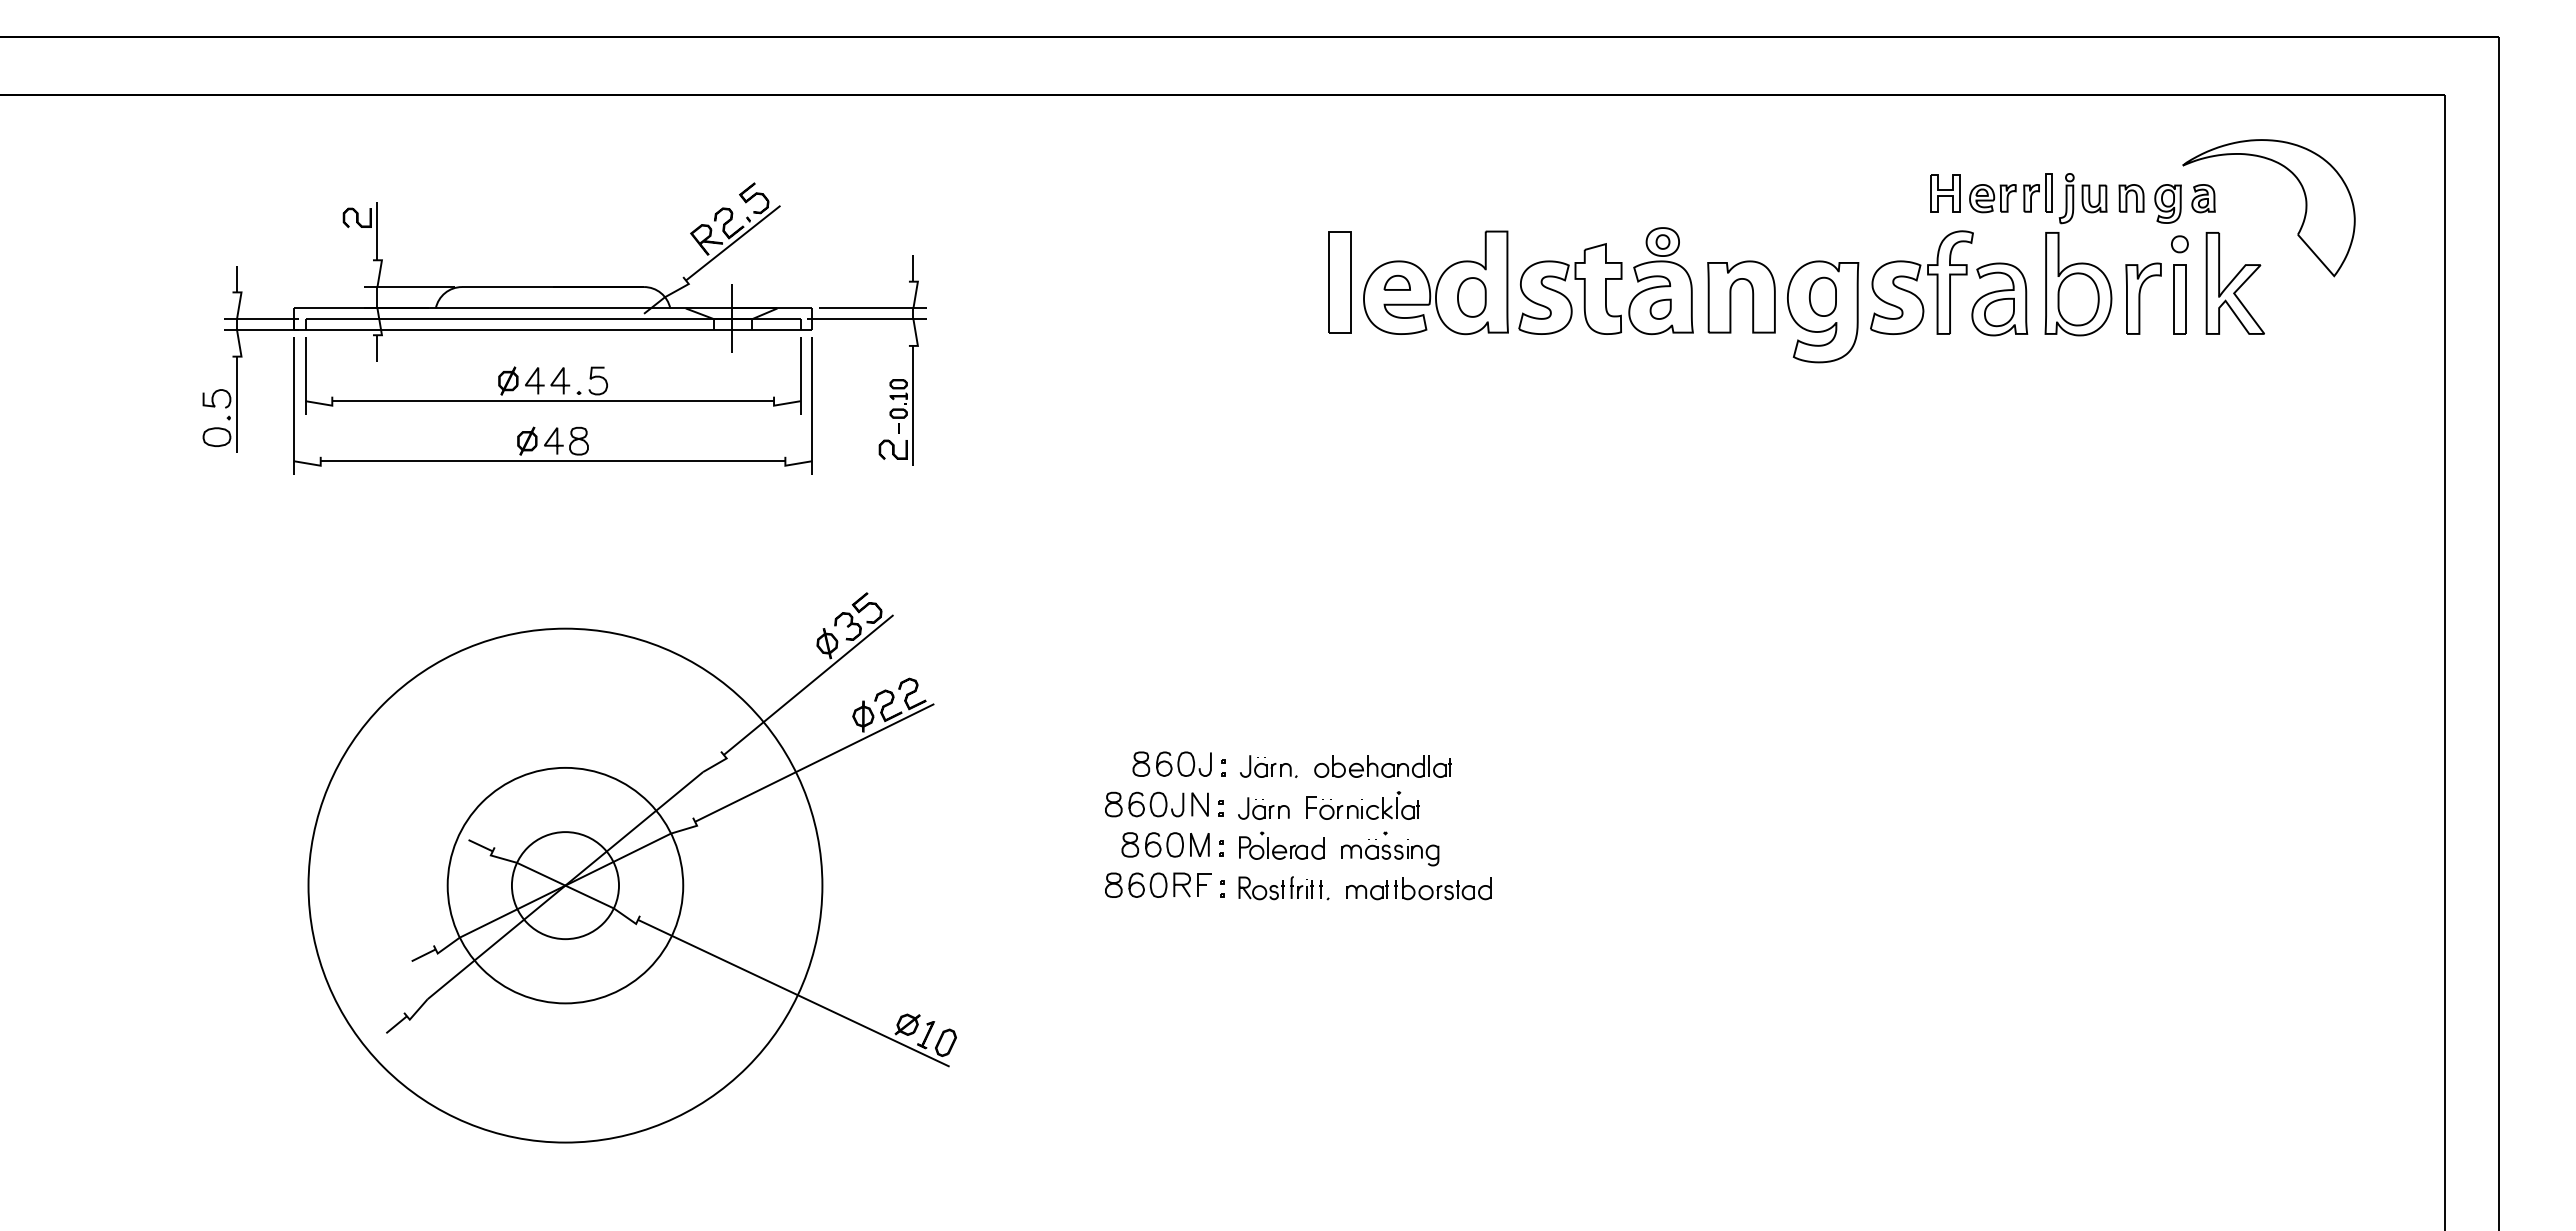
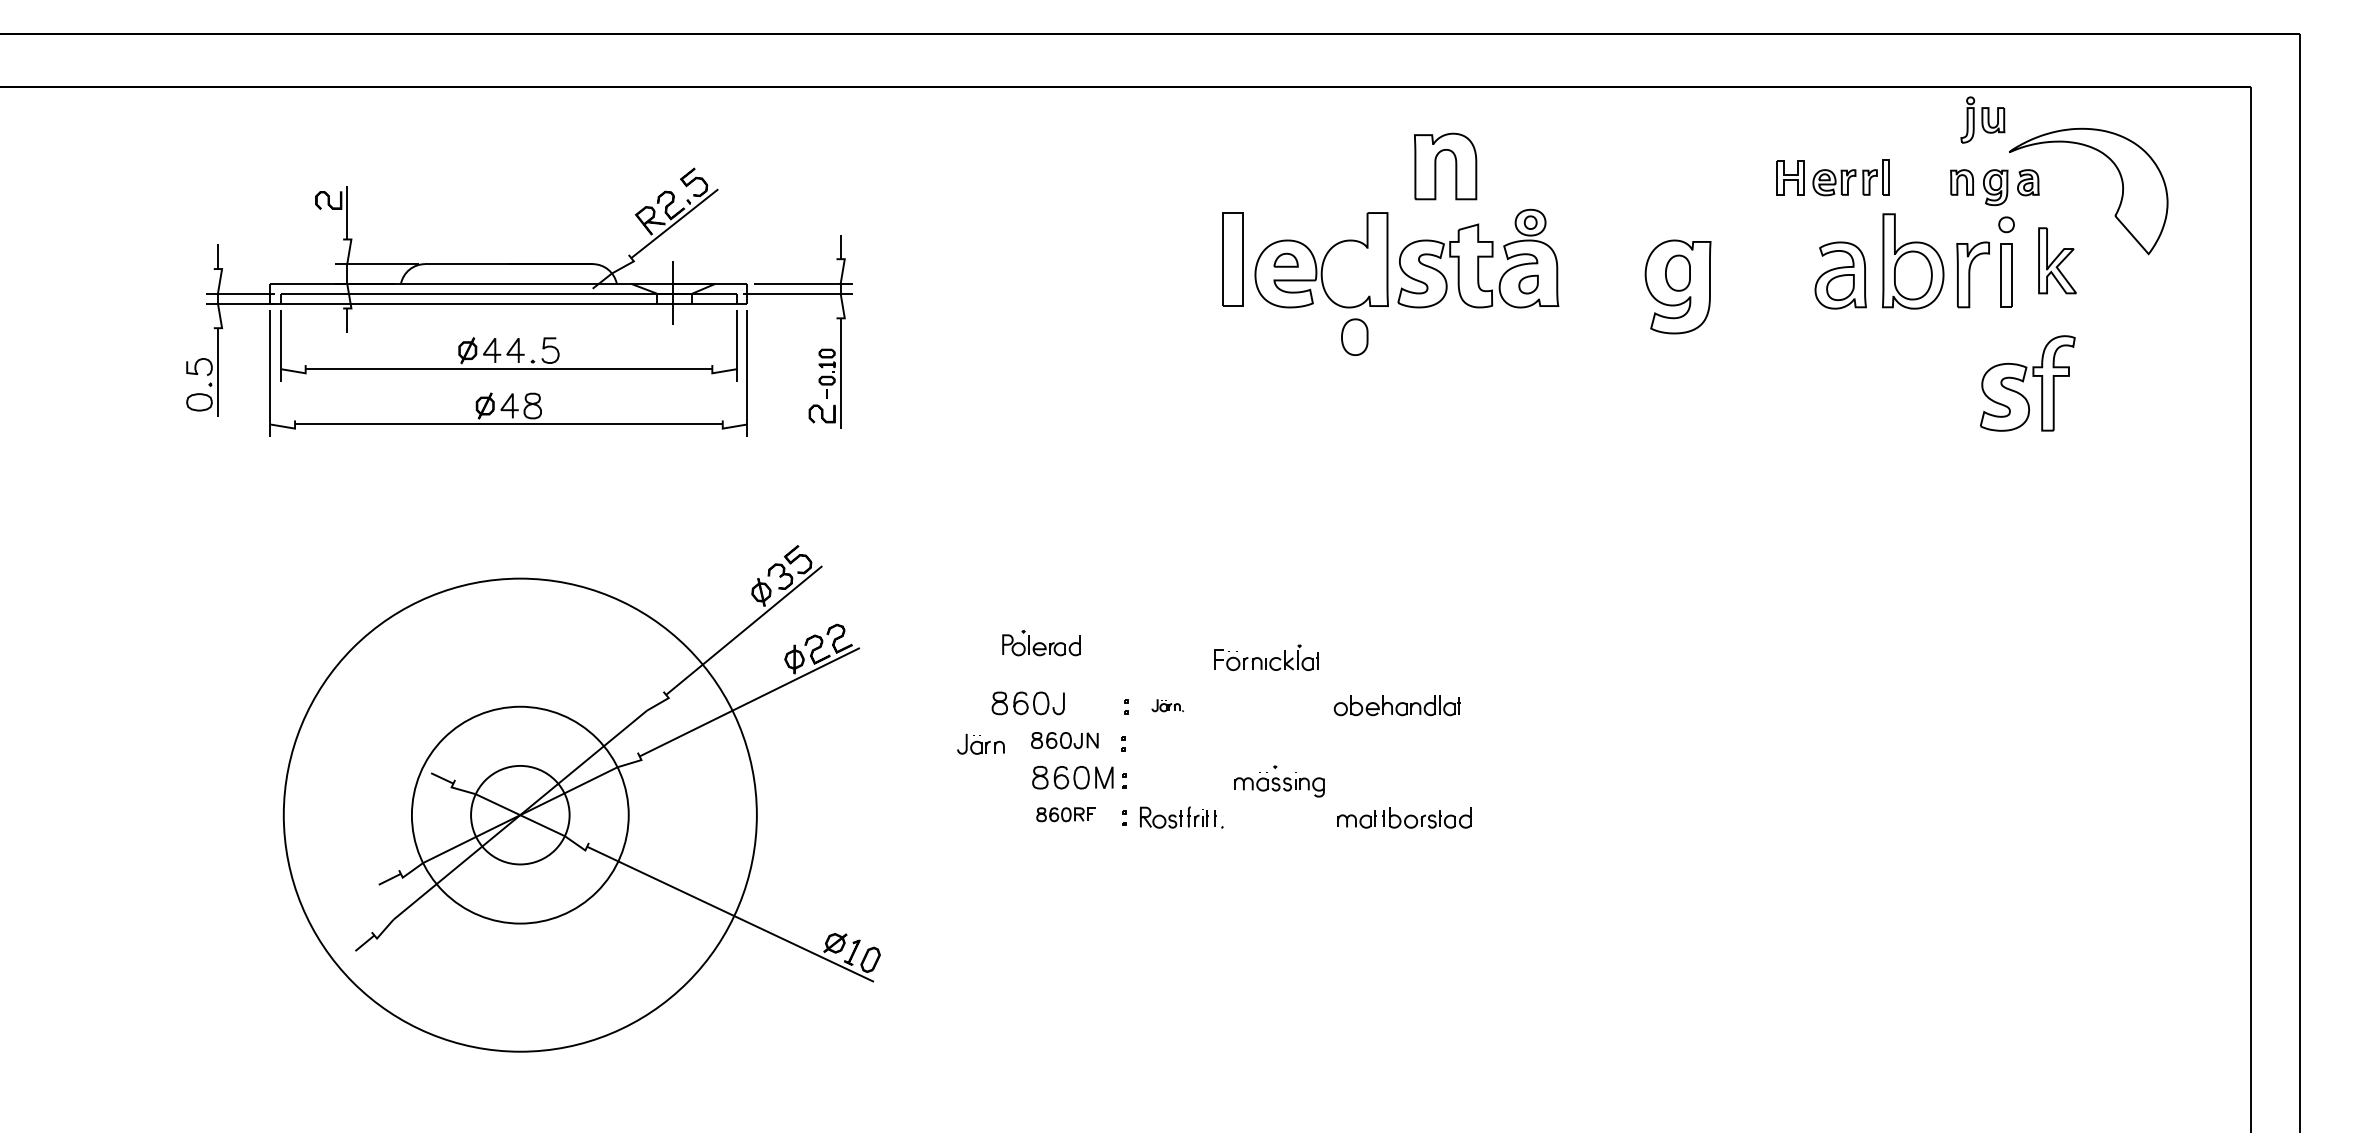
part: (2082, 198) -> (1982, 120), moved
part: (1921, 282) -> (2027, 383), moved
part: (2234, 283) -> (2056, 260), size x0.7
part: (1731, 296) -> (1436, 166), moved
part: (1471, 297) -> (1354, 337), moved
part: (1171, 763) -> (1027, 702), moved
part: (1268, 766) -> (1167, 705), size x0.6
part: (1382, 766) -> (1396, 705), moved
part: (1156, 804) -> (1064, 740), size x0.7
part: (1362, 805) -> (1266, 657), moved
part: (1263, 808) -> (980, 744), moved
part: (1281, 845) -> (1041, 642), moved
part: (1158, 884) -> (1066, 814), size x0.6
part: (1418, 888) -> (1404, 817), moved

